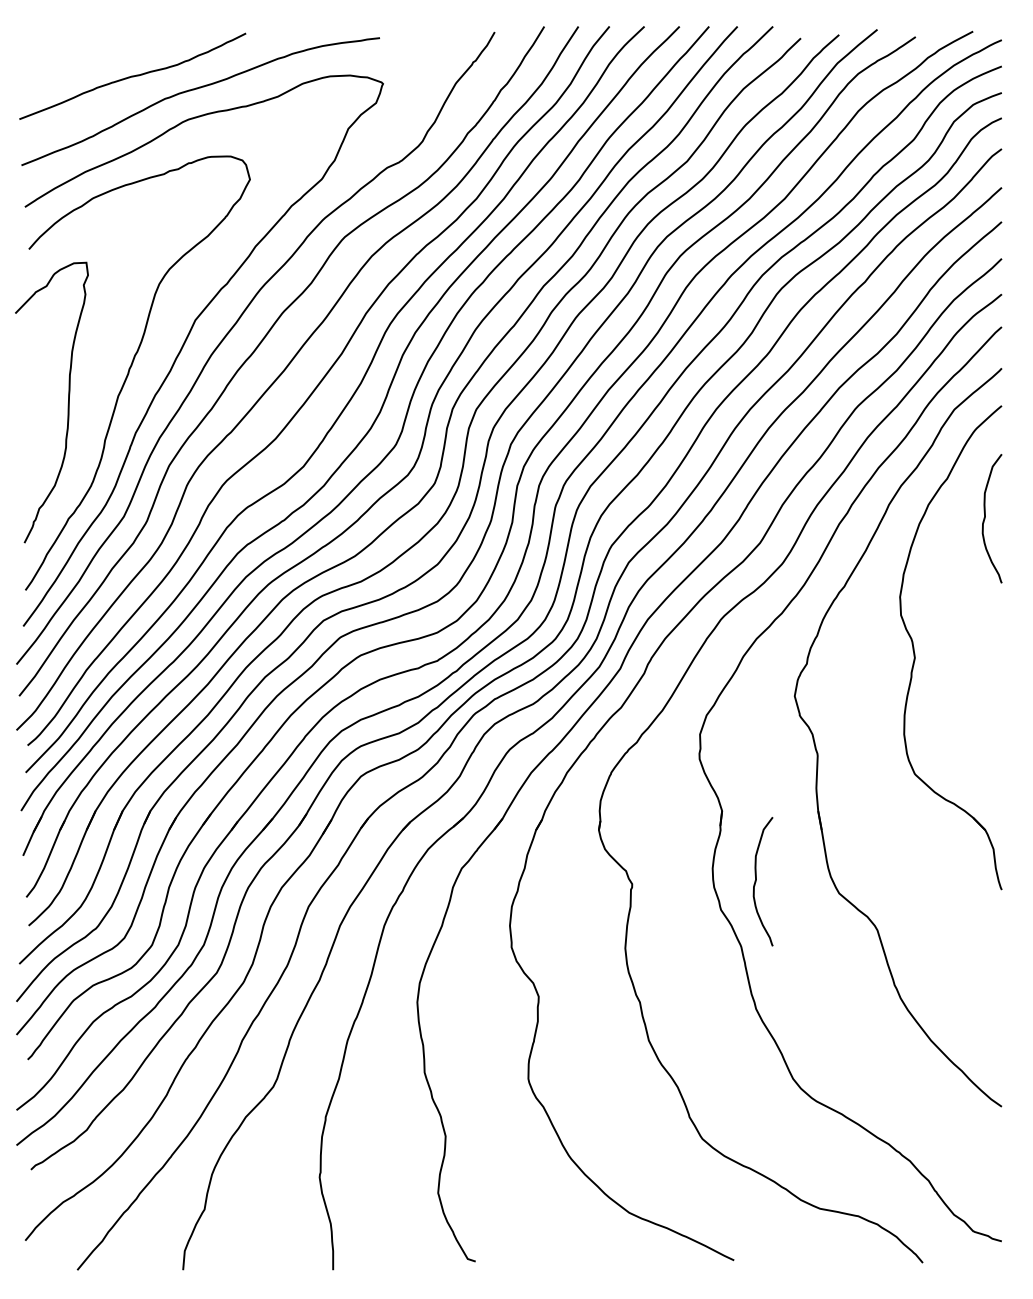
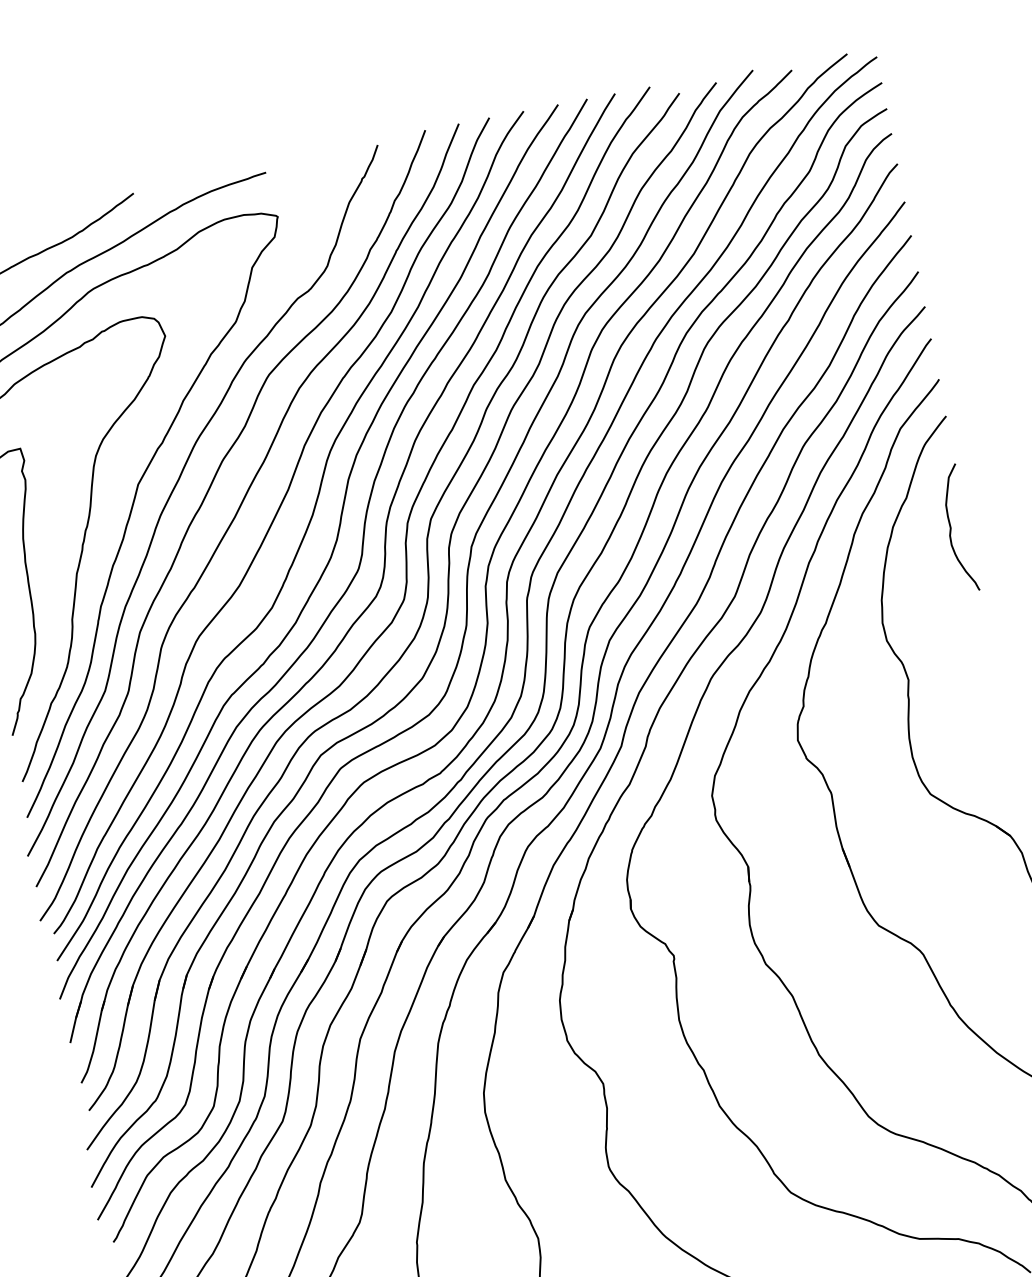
curve: (756, 881) -> (795, 929), removed

